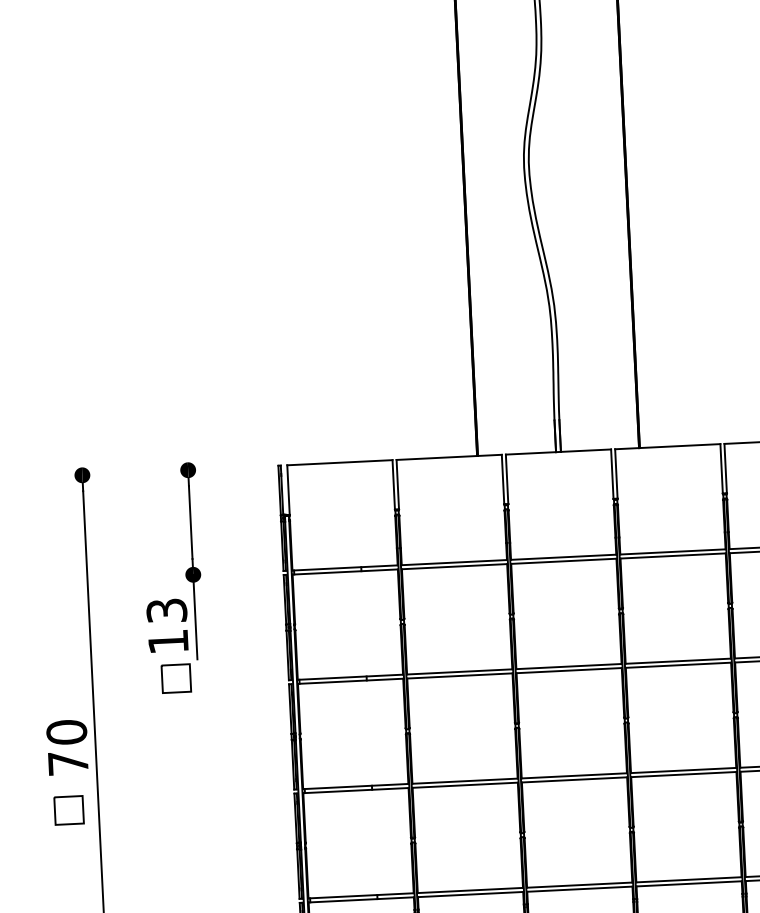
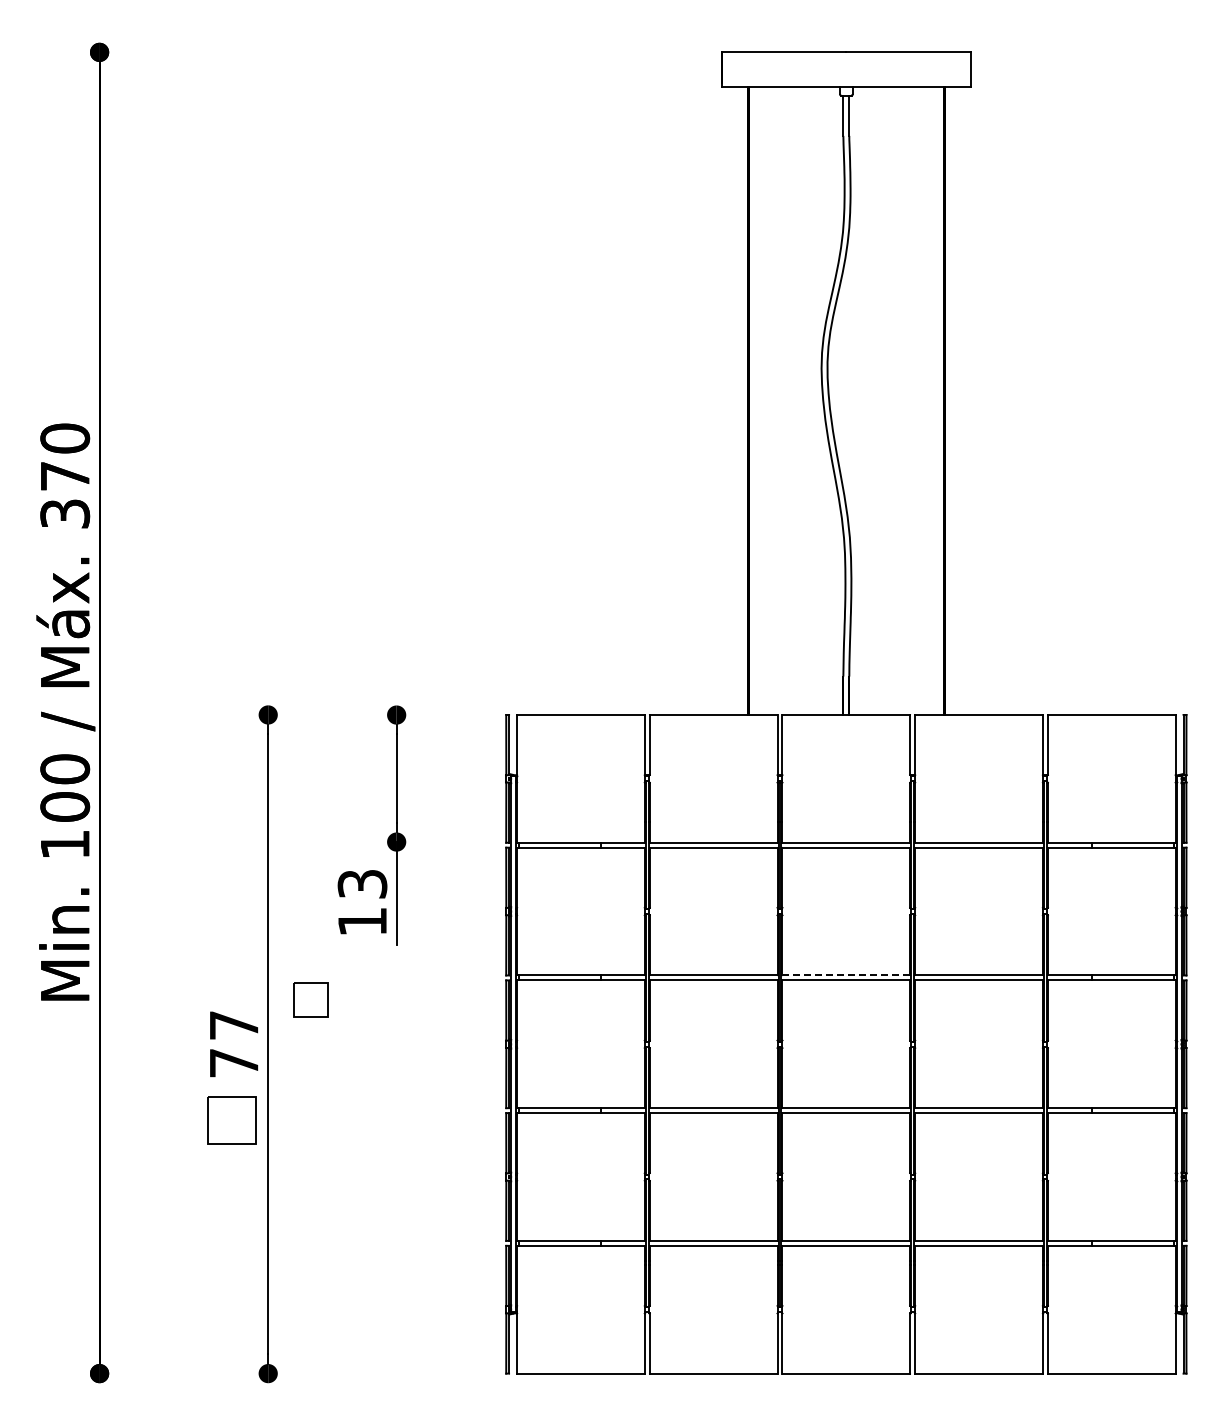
line: (569, 666) -> (846, 975), solid -> dashed
part: (175, 678) -> (310, 999), moved
text: (66, 732) -> (233, 1025), 70 -> 77
part: (68, 809) -> (231, 1119), size x1.4

